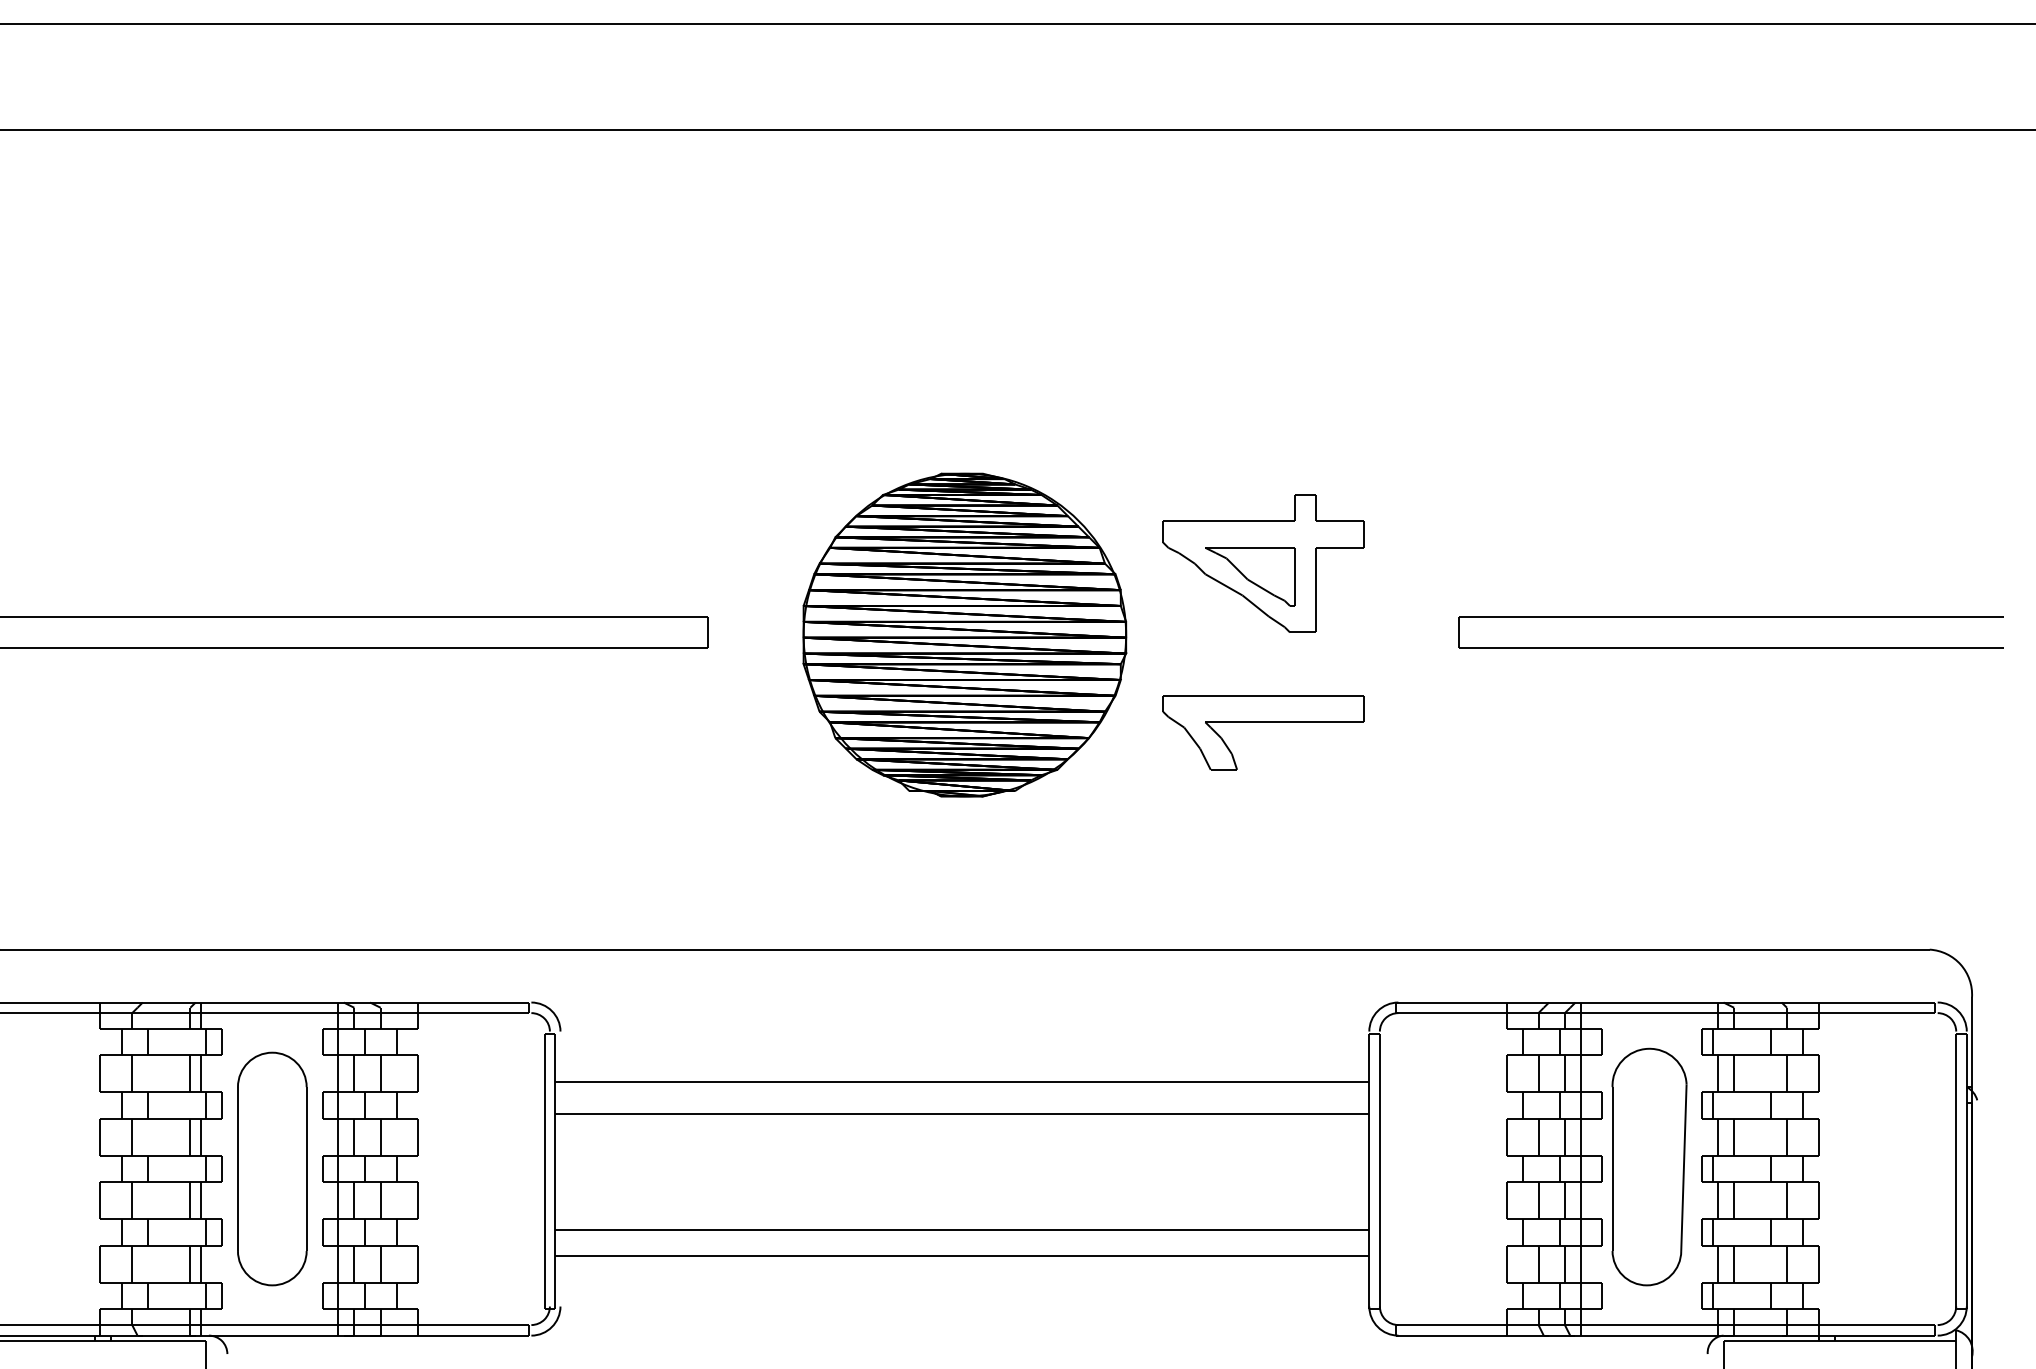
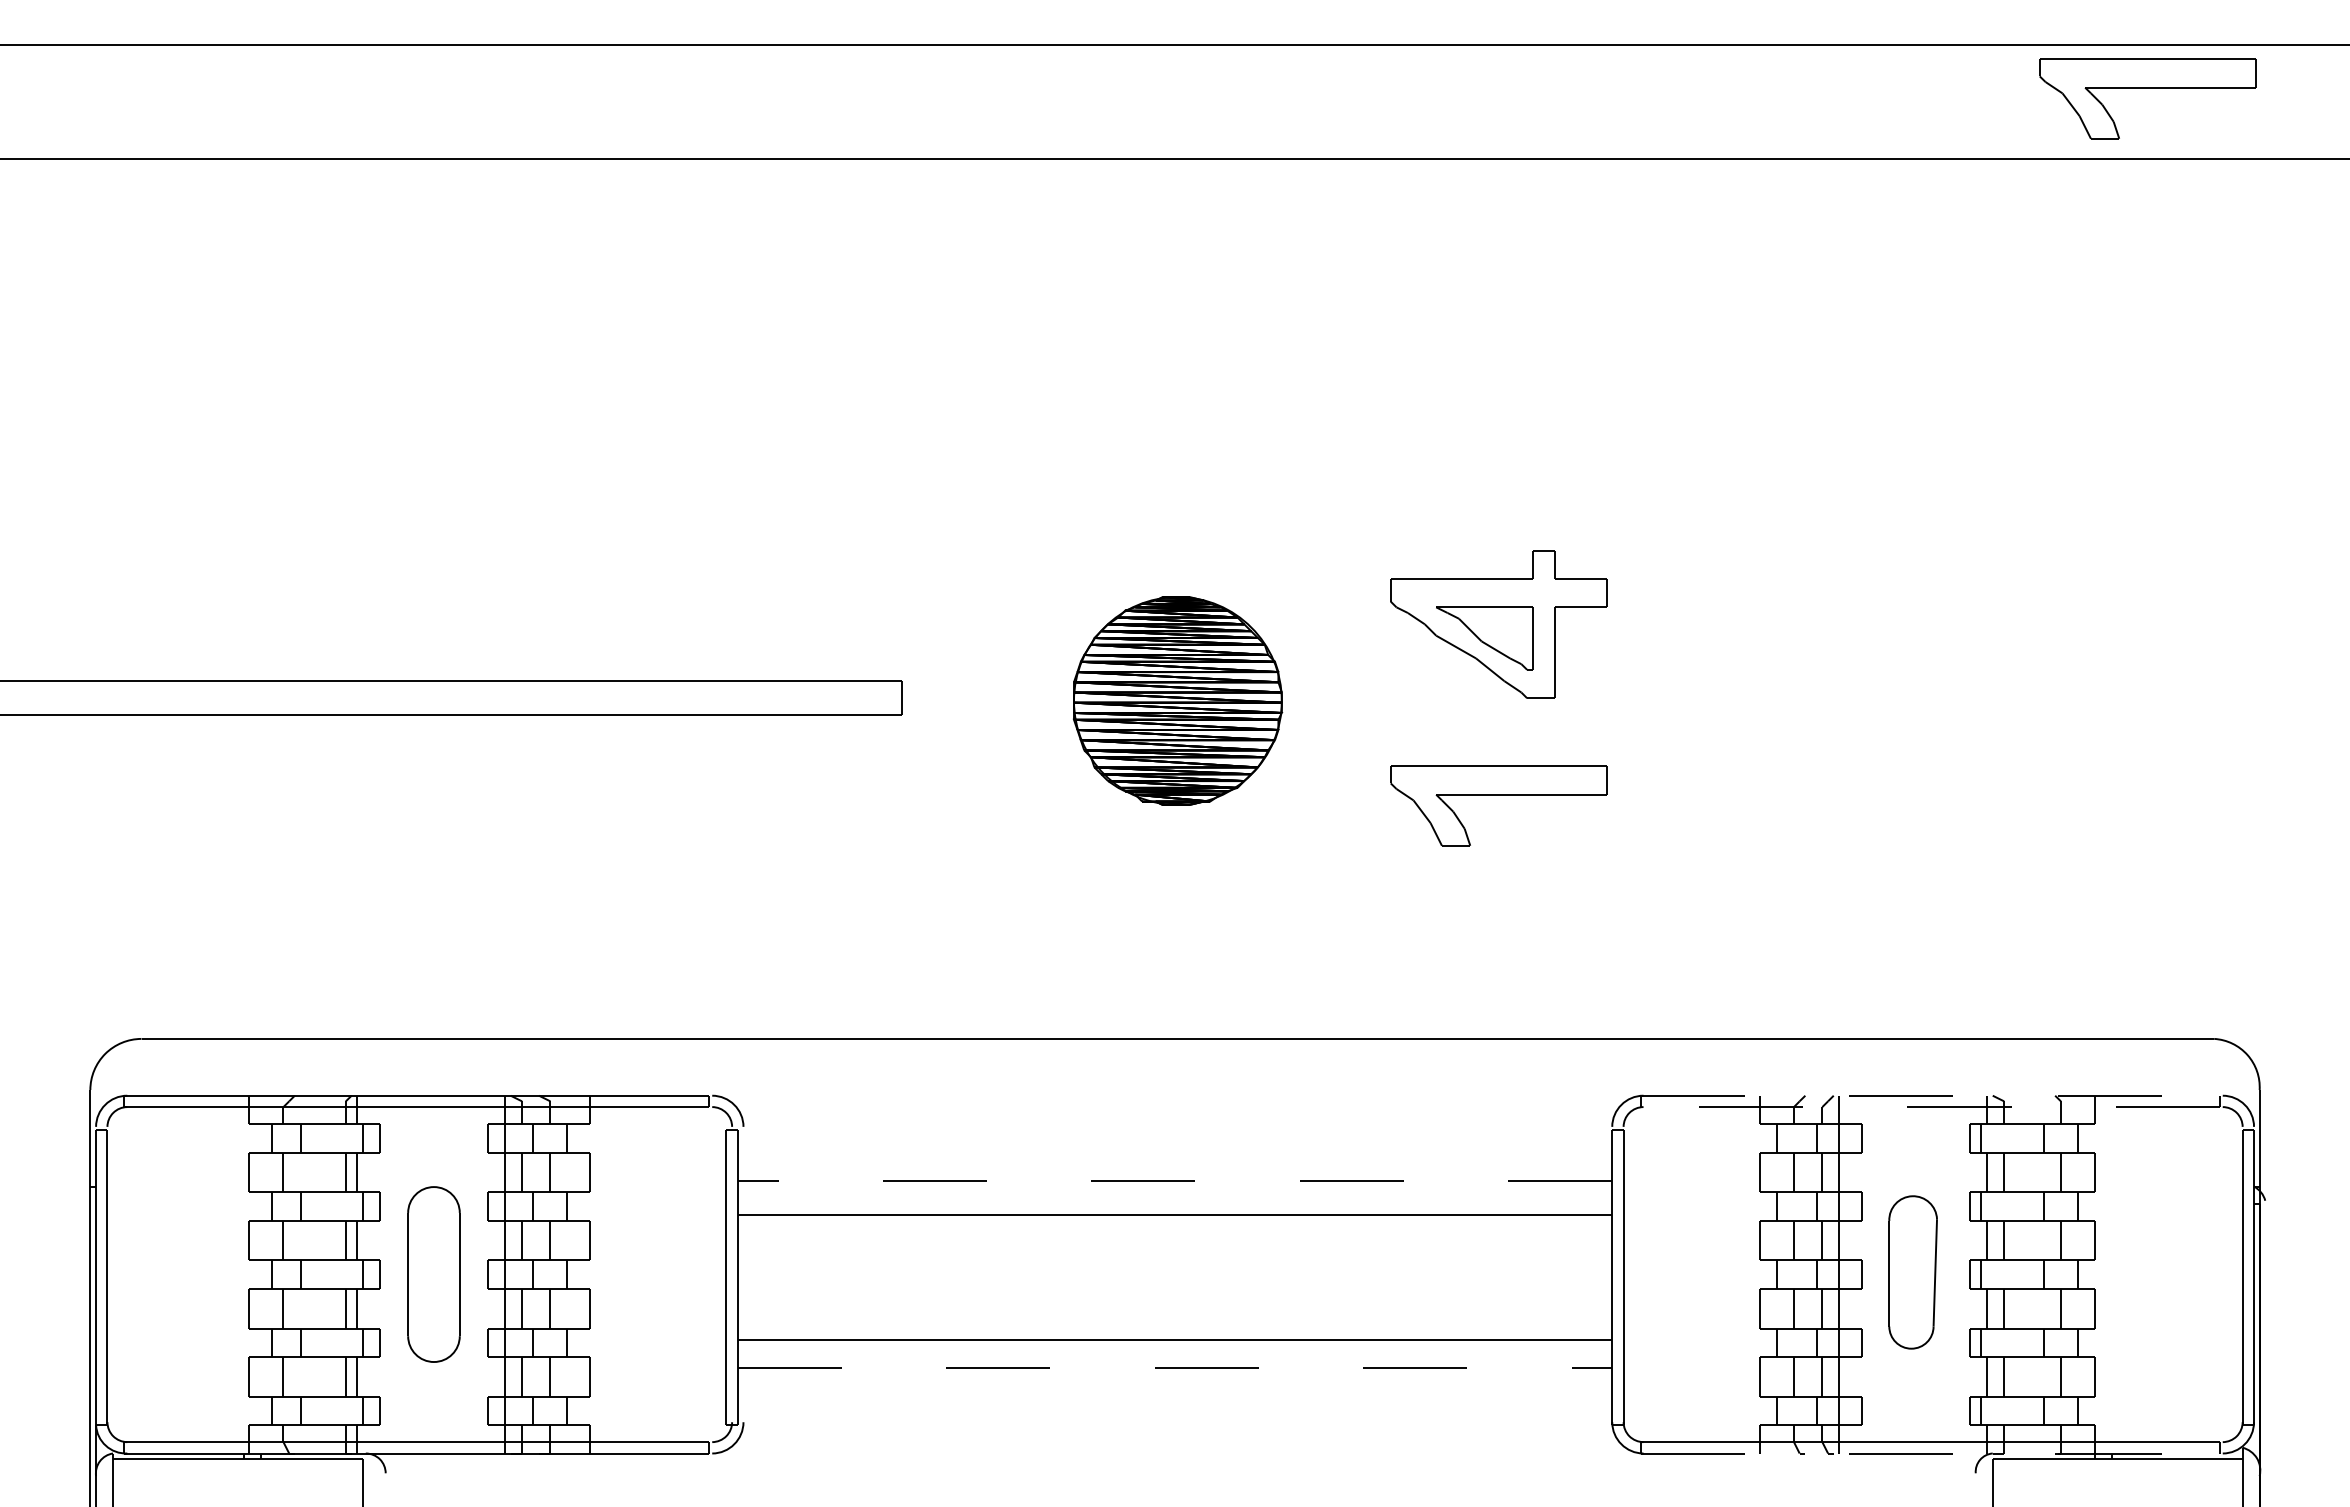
part: (1867, 64) -> (2147, 88), added
part: (1730, 616) -> (2000, 681), removed
part: (964, 634) -> (1177, 700), size x0.6
line: (1665, 1002) -> (1930, 1095), solid -> dashed
line: (1665, 1013) -> (1930, 1107), solid -> dashed
line: (961, 1081) -> (1174, 1180), solid -> dashed
part: (1648, 1167) -> (1912, 1272), size x0.6
part: (271, 1168) -> (433, 1274), size x0.7
line: (962, 1256) -> (1175, 1368), solid -> dashed
line: (1665, 1335) -> (1930, 1453), solid -> dashed

